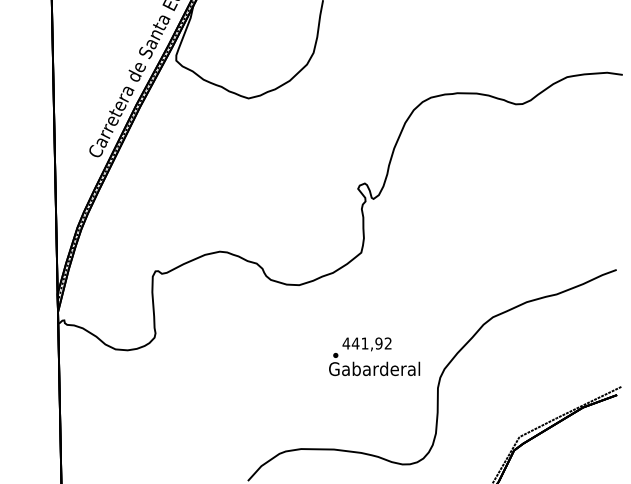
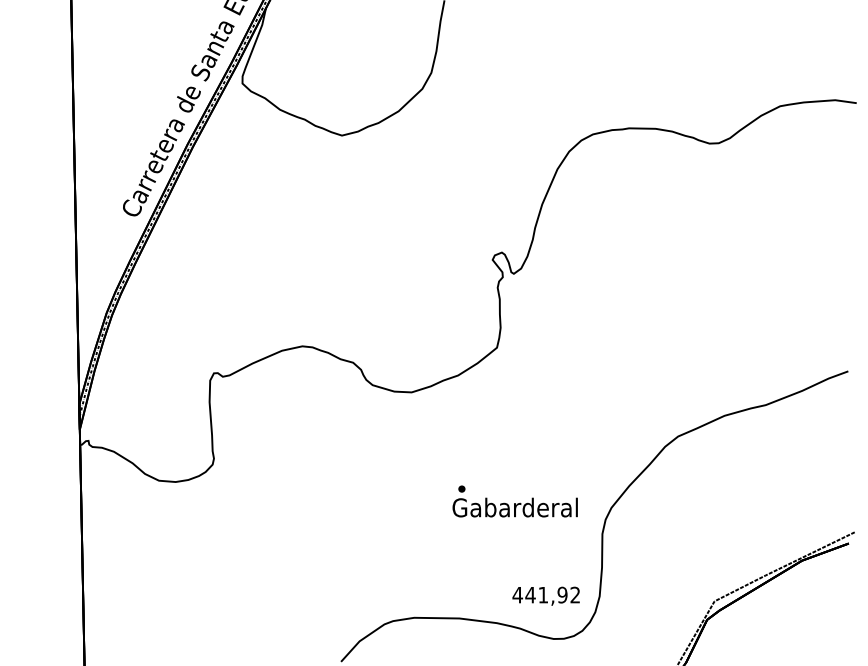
text: (366, 344) -> (545, 596), moved

